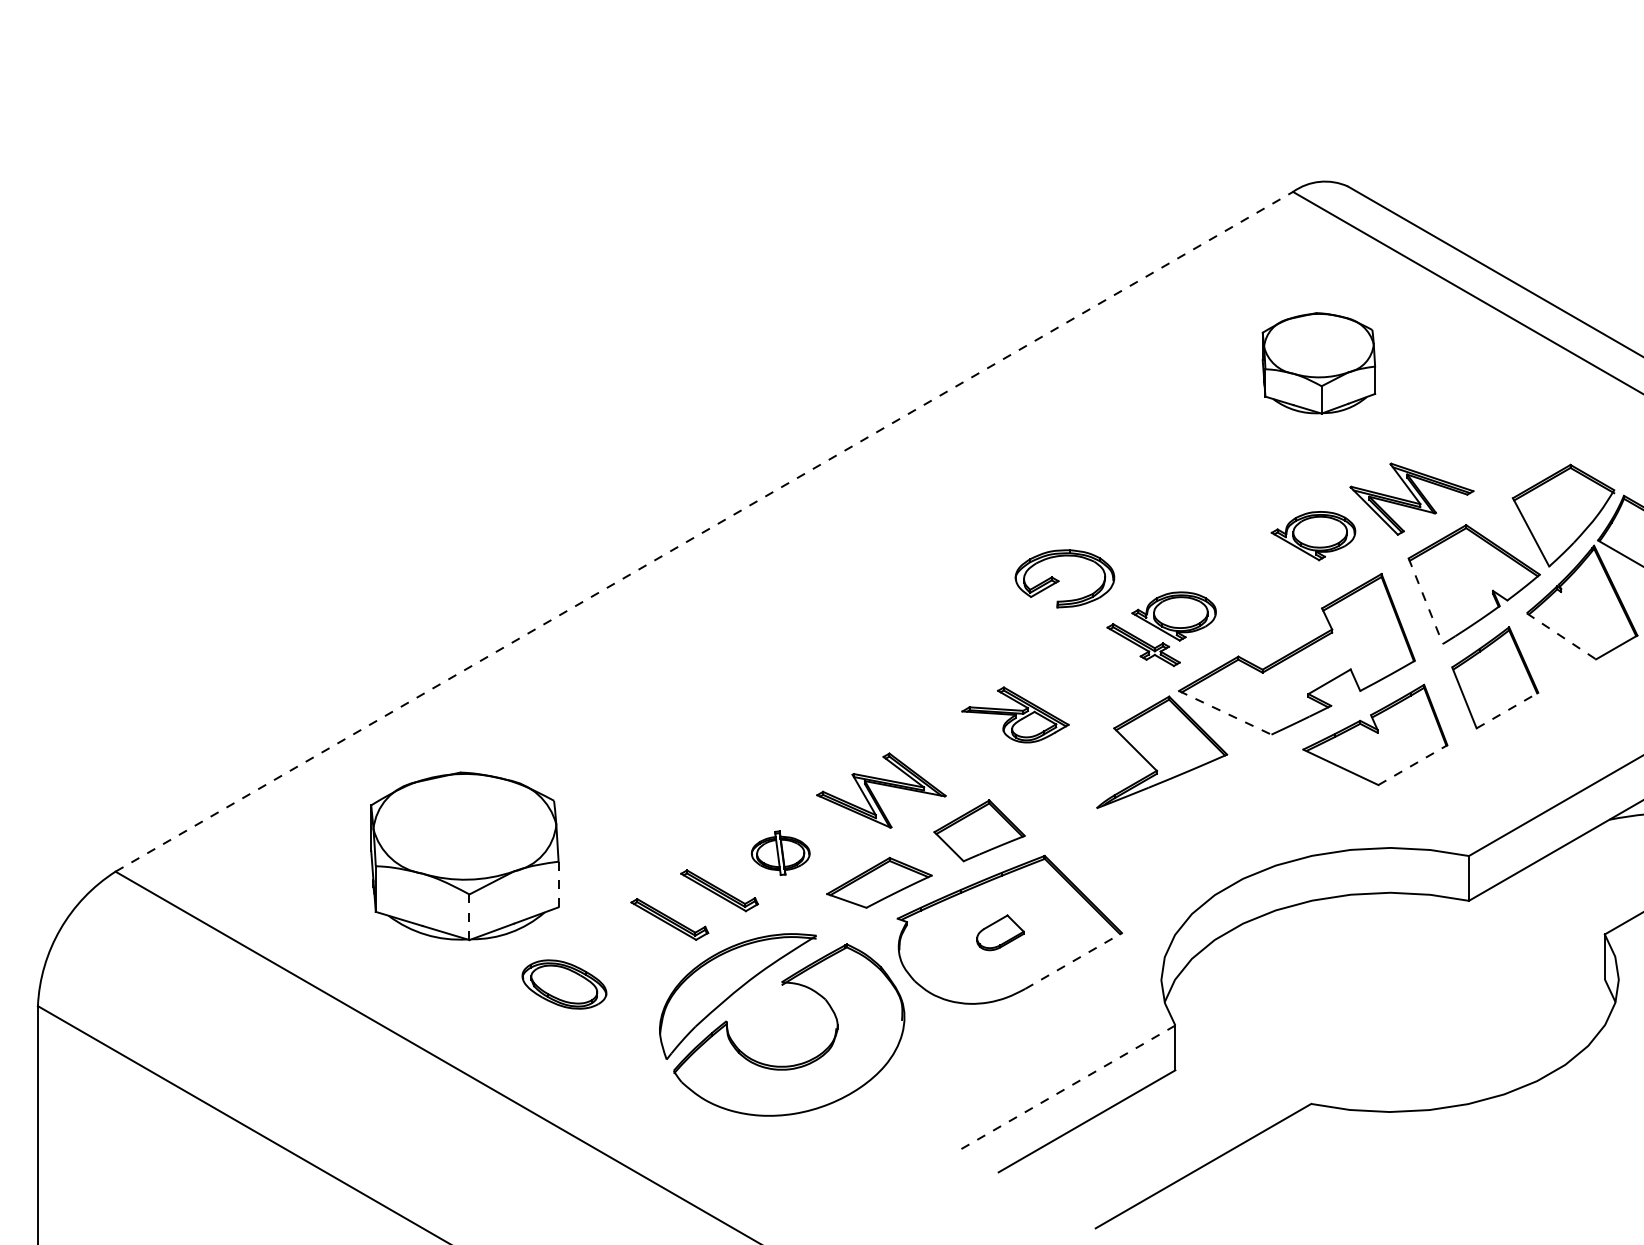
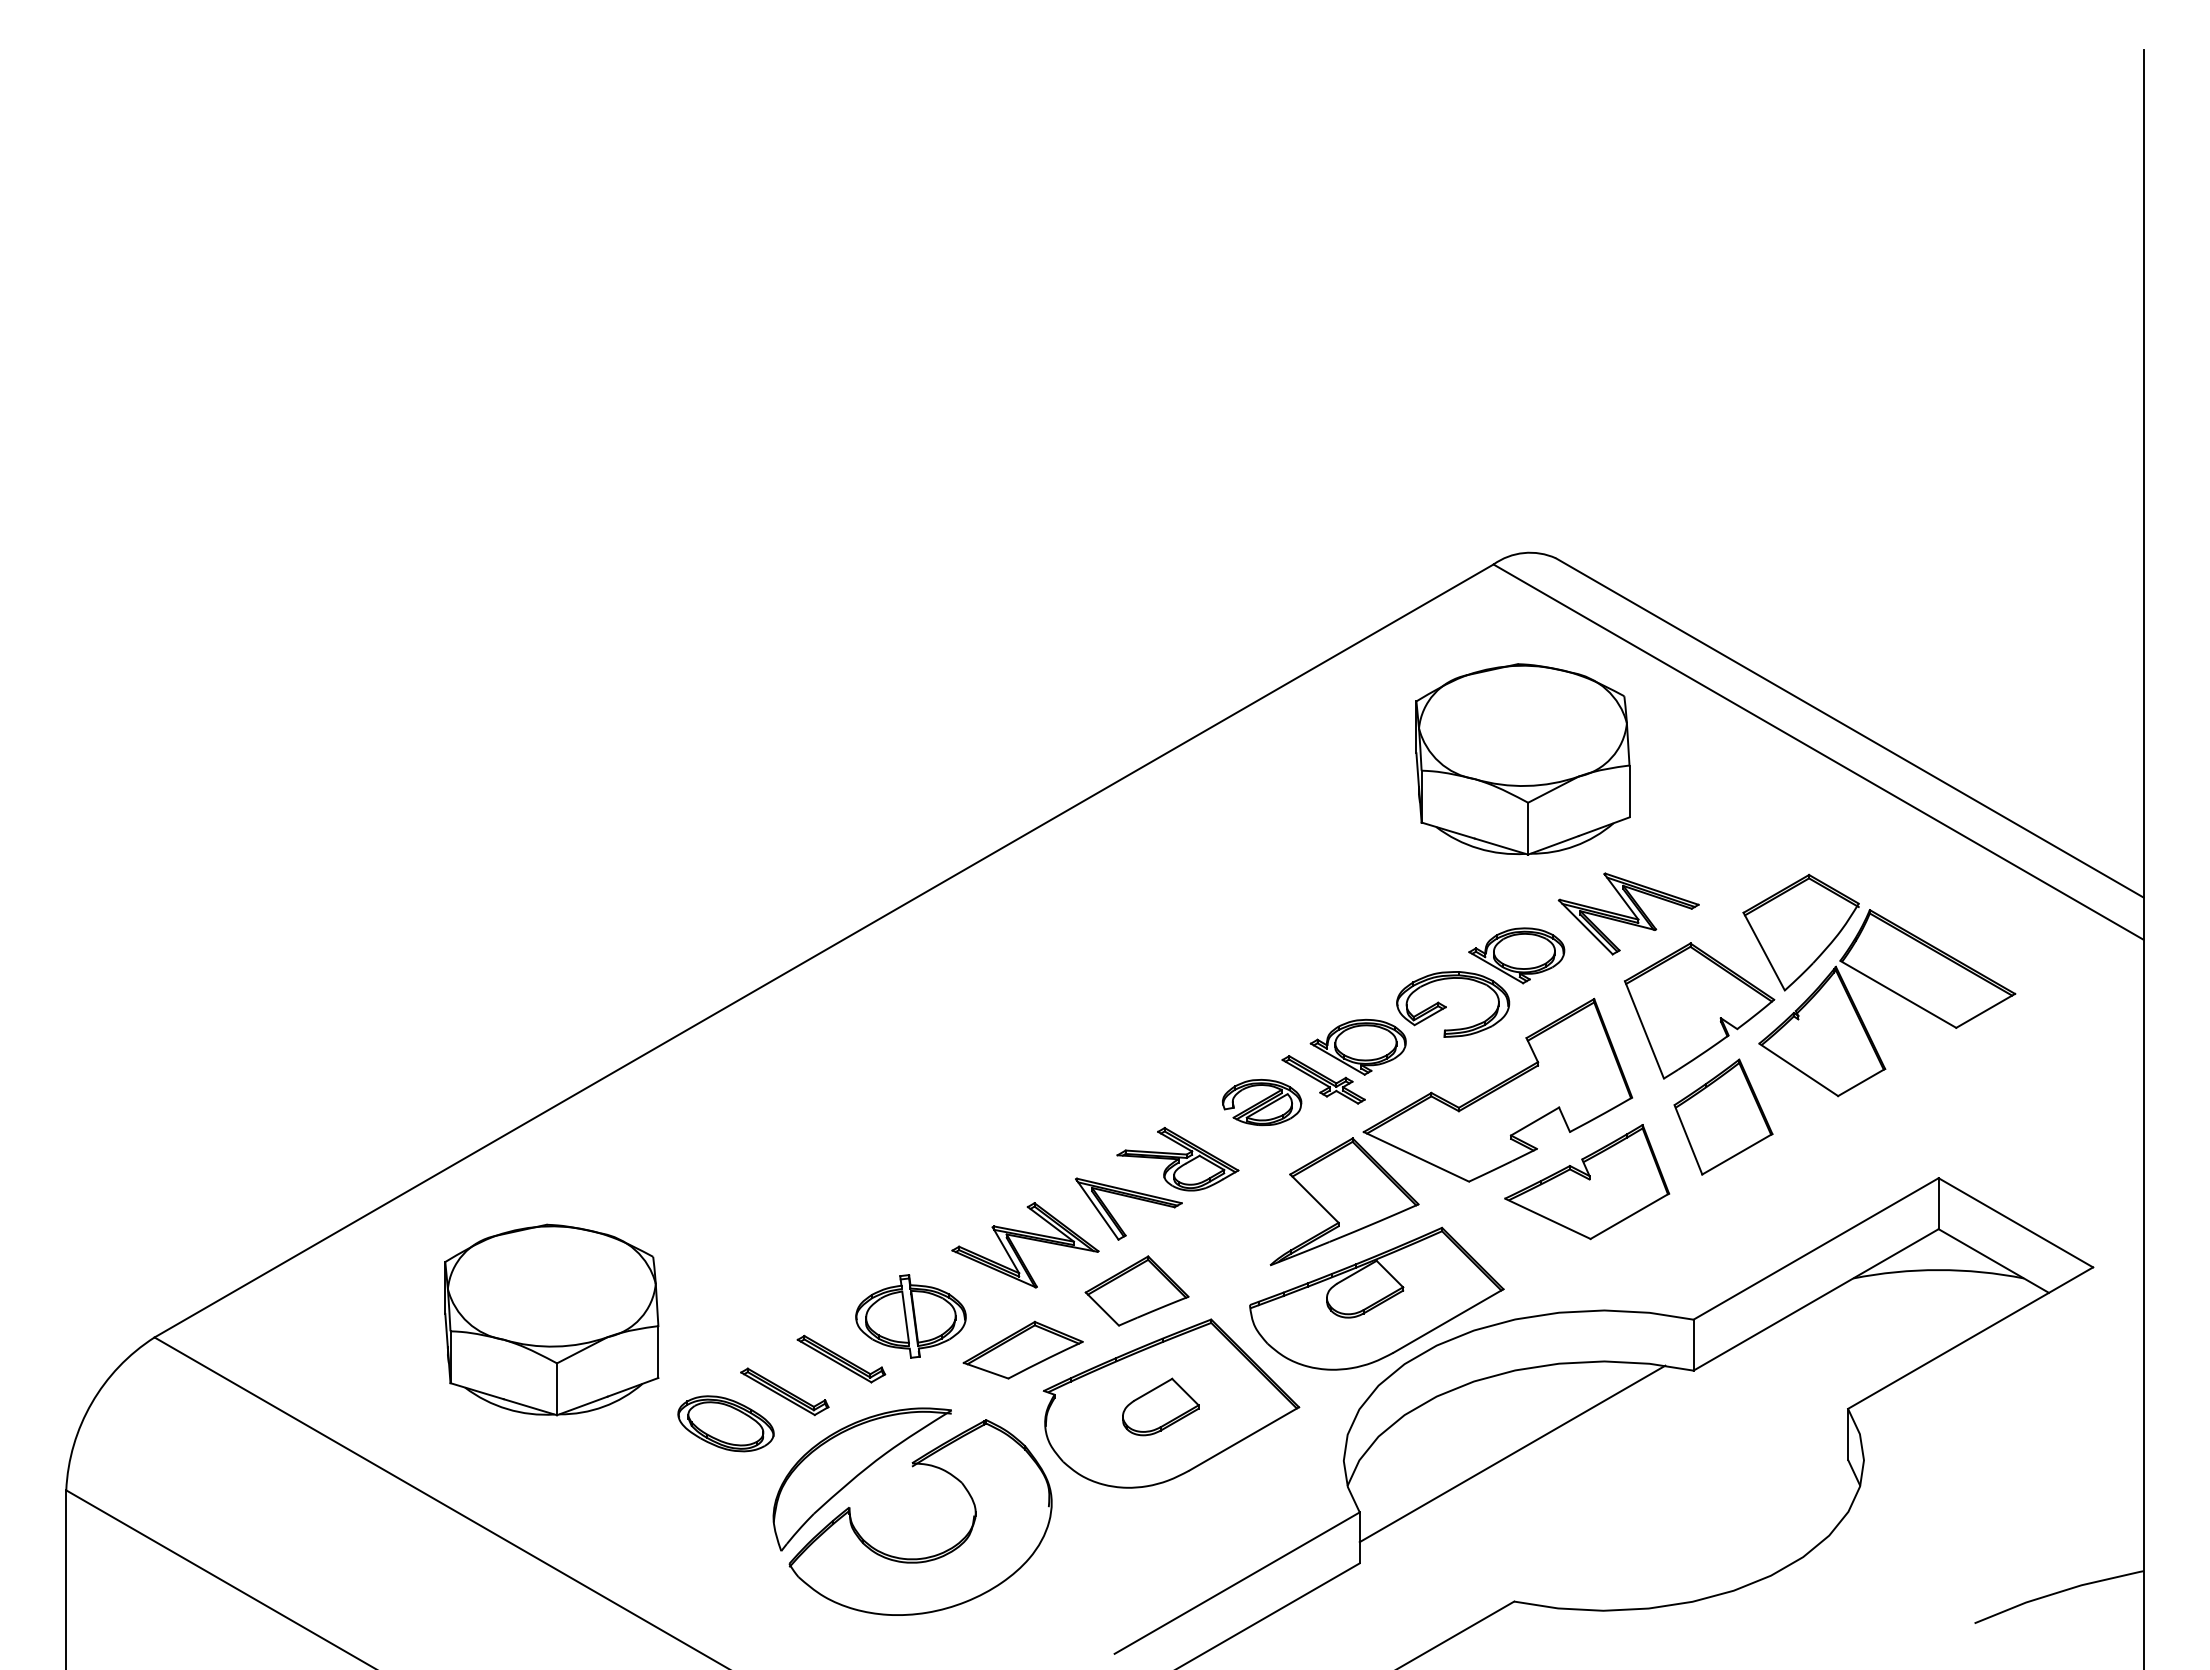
part: (1318, 363) -> (1522, 759), size x1.67
line: (704, 531) -> (824, 950), dashed -> solid
part: (1059, 580) -> (1446, 1006), moved
line: (1425, 601) -> (1644, 1030), dashed -> solid
line: (1562, 636) -> (1799, 1070), dashed -> solid
part: (1089, 665) -> (1262, 1102), added
line: (1507, 710) -> (1737, 1154), dashed -> solid
line: (1225, 713) -> (1416, 1157), dashed -> solid
part: (974, 749) -> (1131, 1198), added
line: (1413, 765) -> (1630, 1216), dashed -> solid
part: (1190, 837) -> (1376, 1298), added
part: (780, 853) -> (910, 1316), size x1.67
line: (558, 884) -> (658, 1352), dashed -> solid
line: (469, 917) -> (557, 1389), dashed -> solid
part: (1000, 932) -> (1160, 1406), size x1.43
line: (1074, 960) -> (1244, 1438), dashed -> solid
line: (1309, 973) -> (1512, 1453), added
part: (563, 984) -> (725, 1423), moved
line: (1067, 1088) -> (1236, 1583), dashed -> solid

